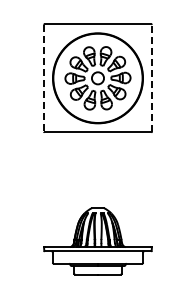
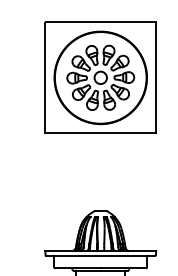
line: (151, 77) -> (155, 77), dashed -> solid
line: (44, 78) -> (45, 78), dashed -> solid

